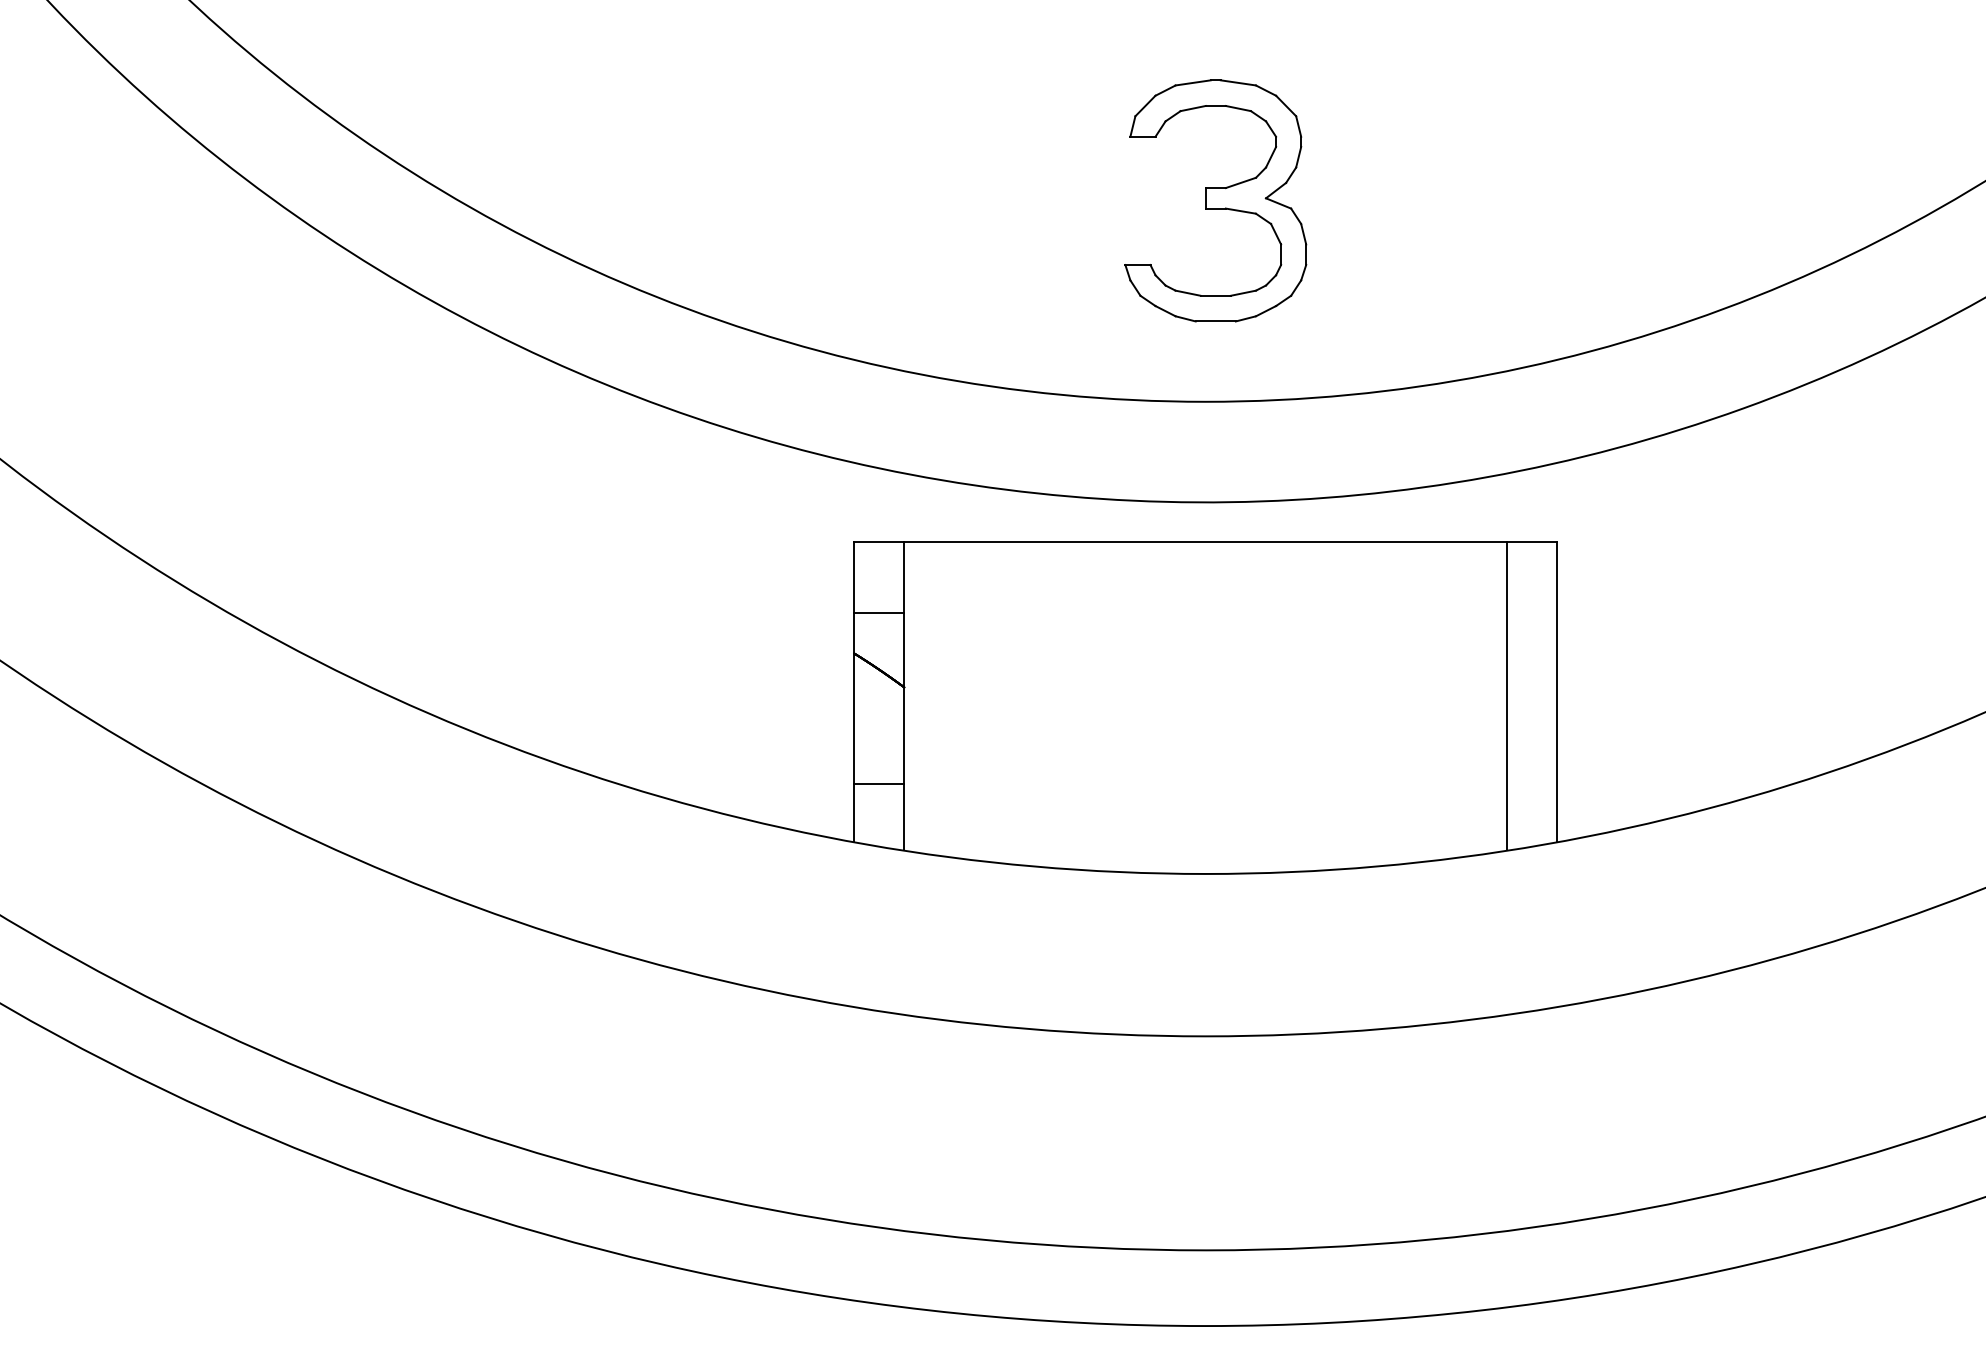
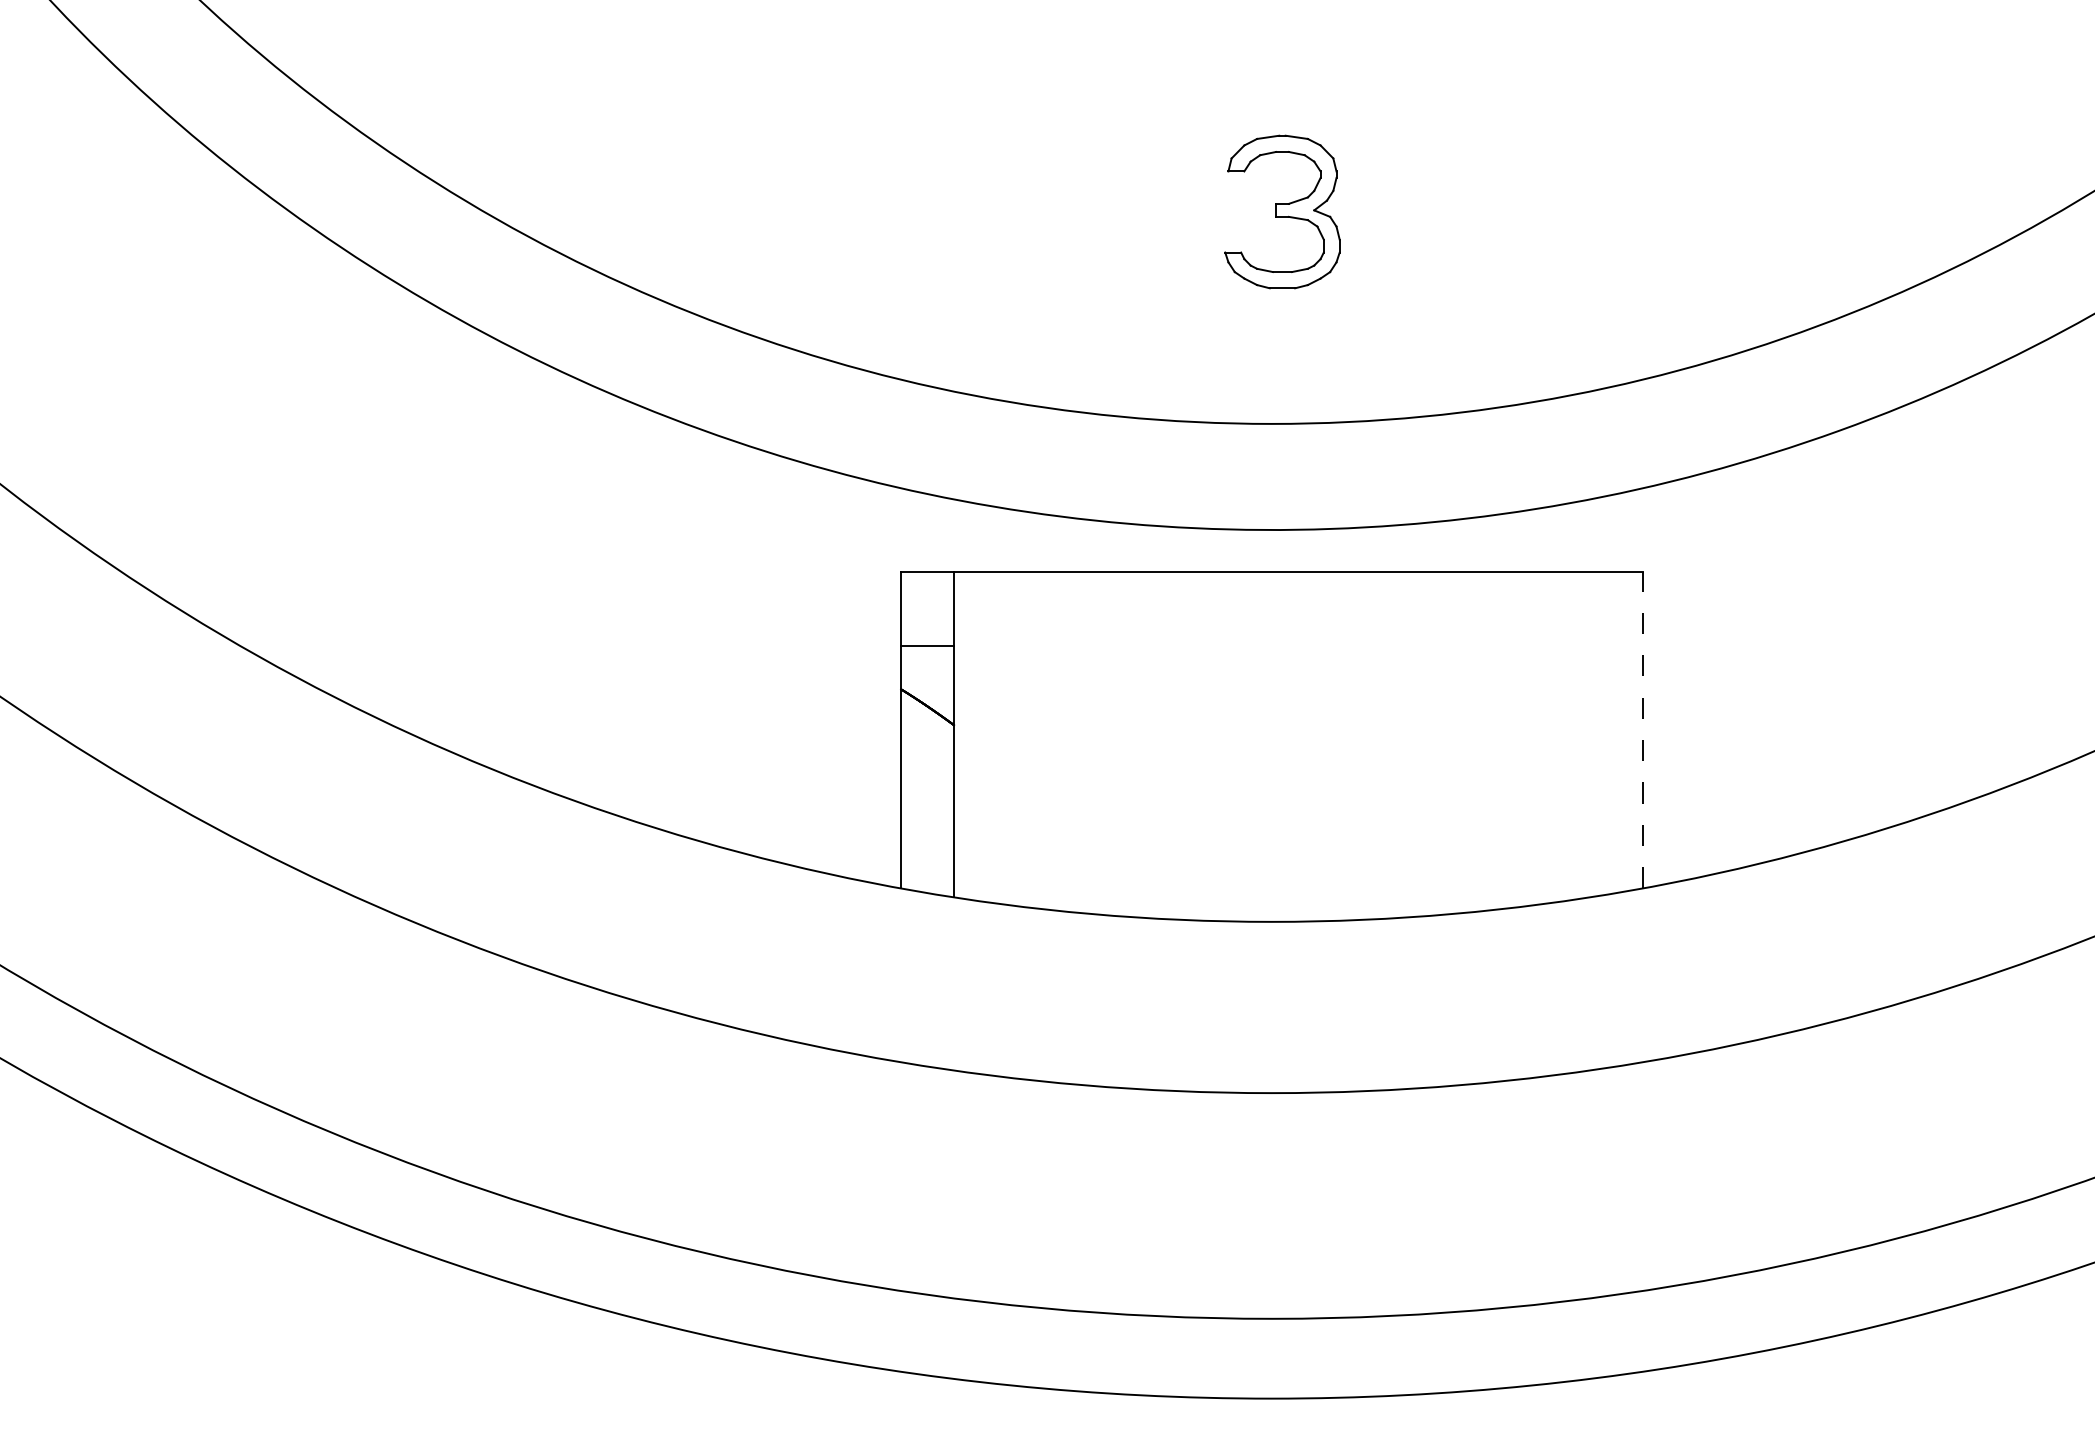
part: (1215, 200) -> (1282, 211), size x0.6
line: (1557, 691) -> (1642, 729), solid -> dashed
line: (1506, 696) -> (1589, 734), removed
line: (879, 783) -> (927, 826), removed

